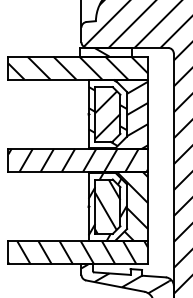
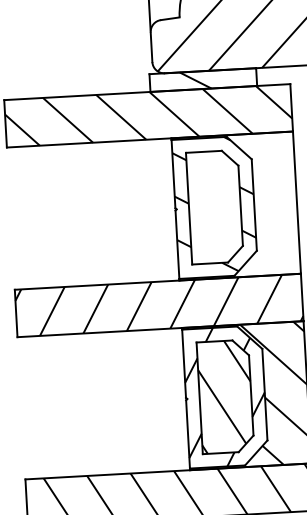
hatch: (107, 113) -> (214, 205), removed
hatch: (125, 113) -> (250, 203), removed

